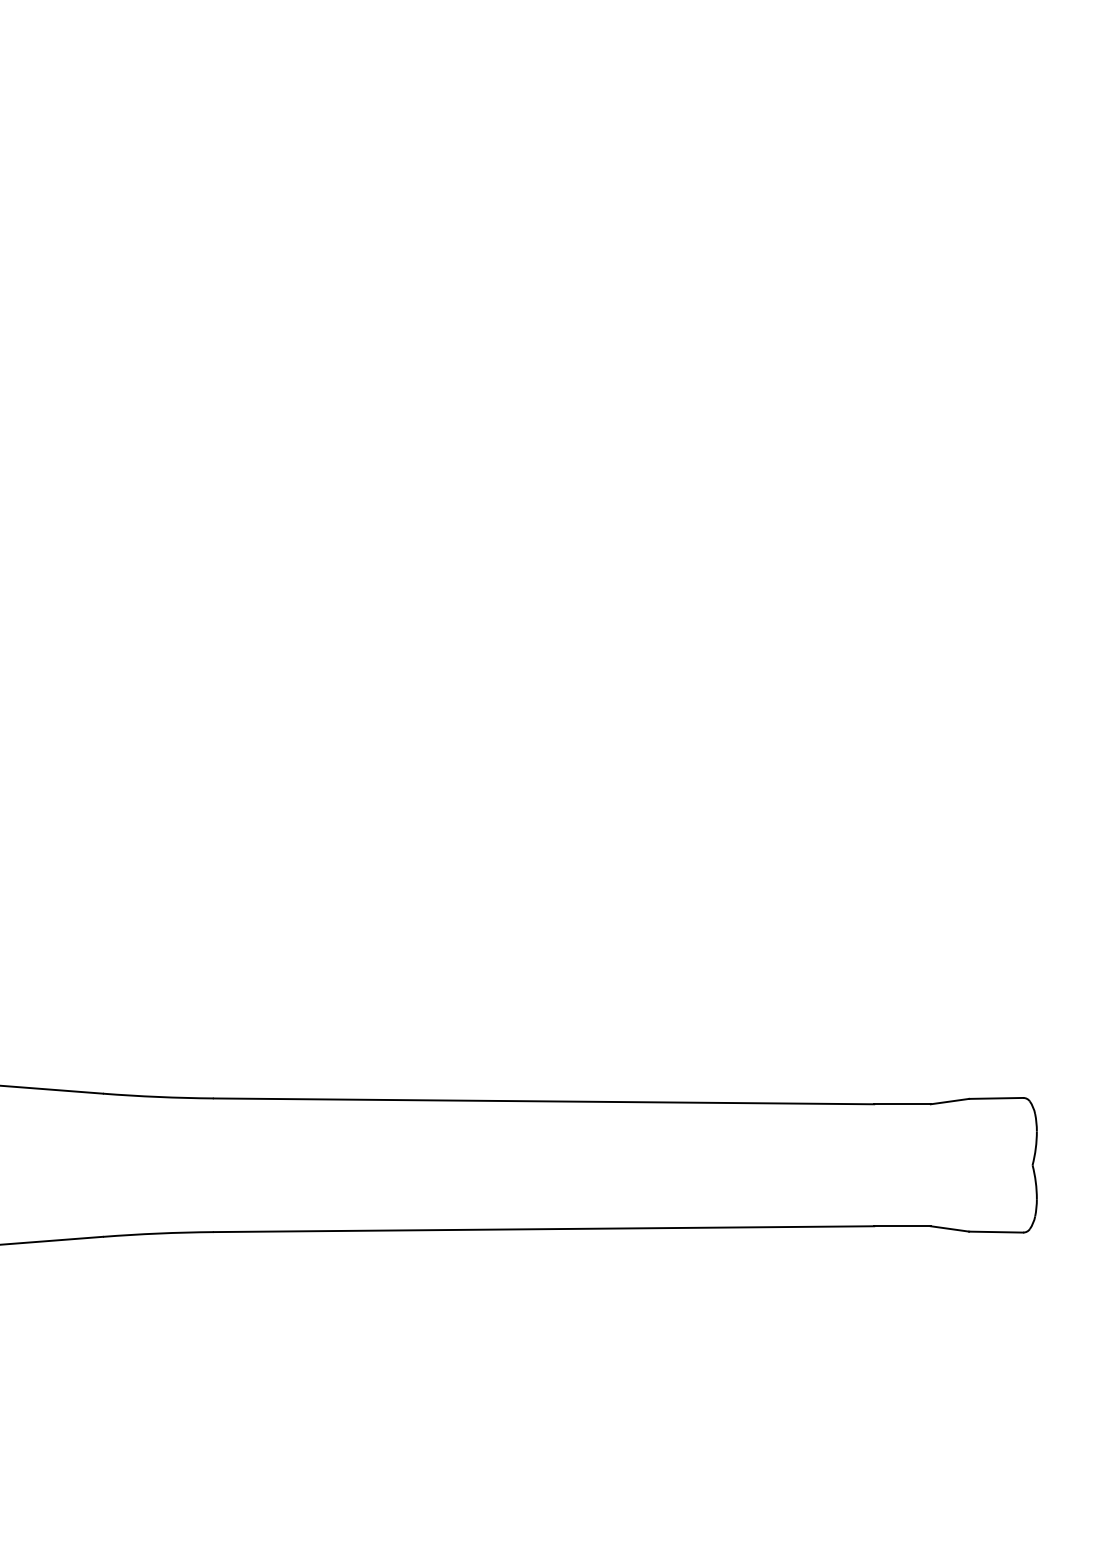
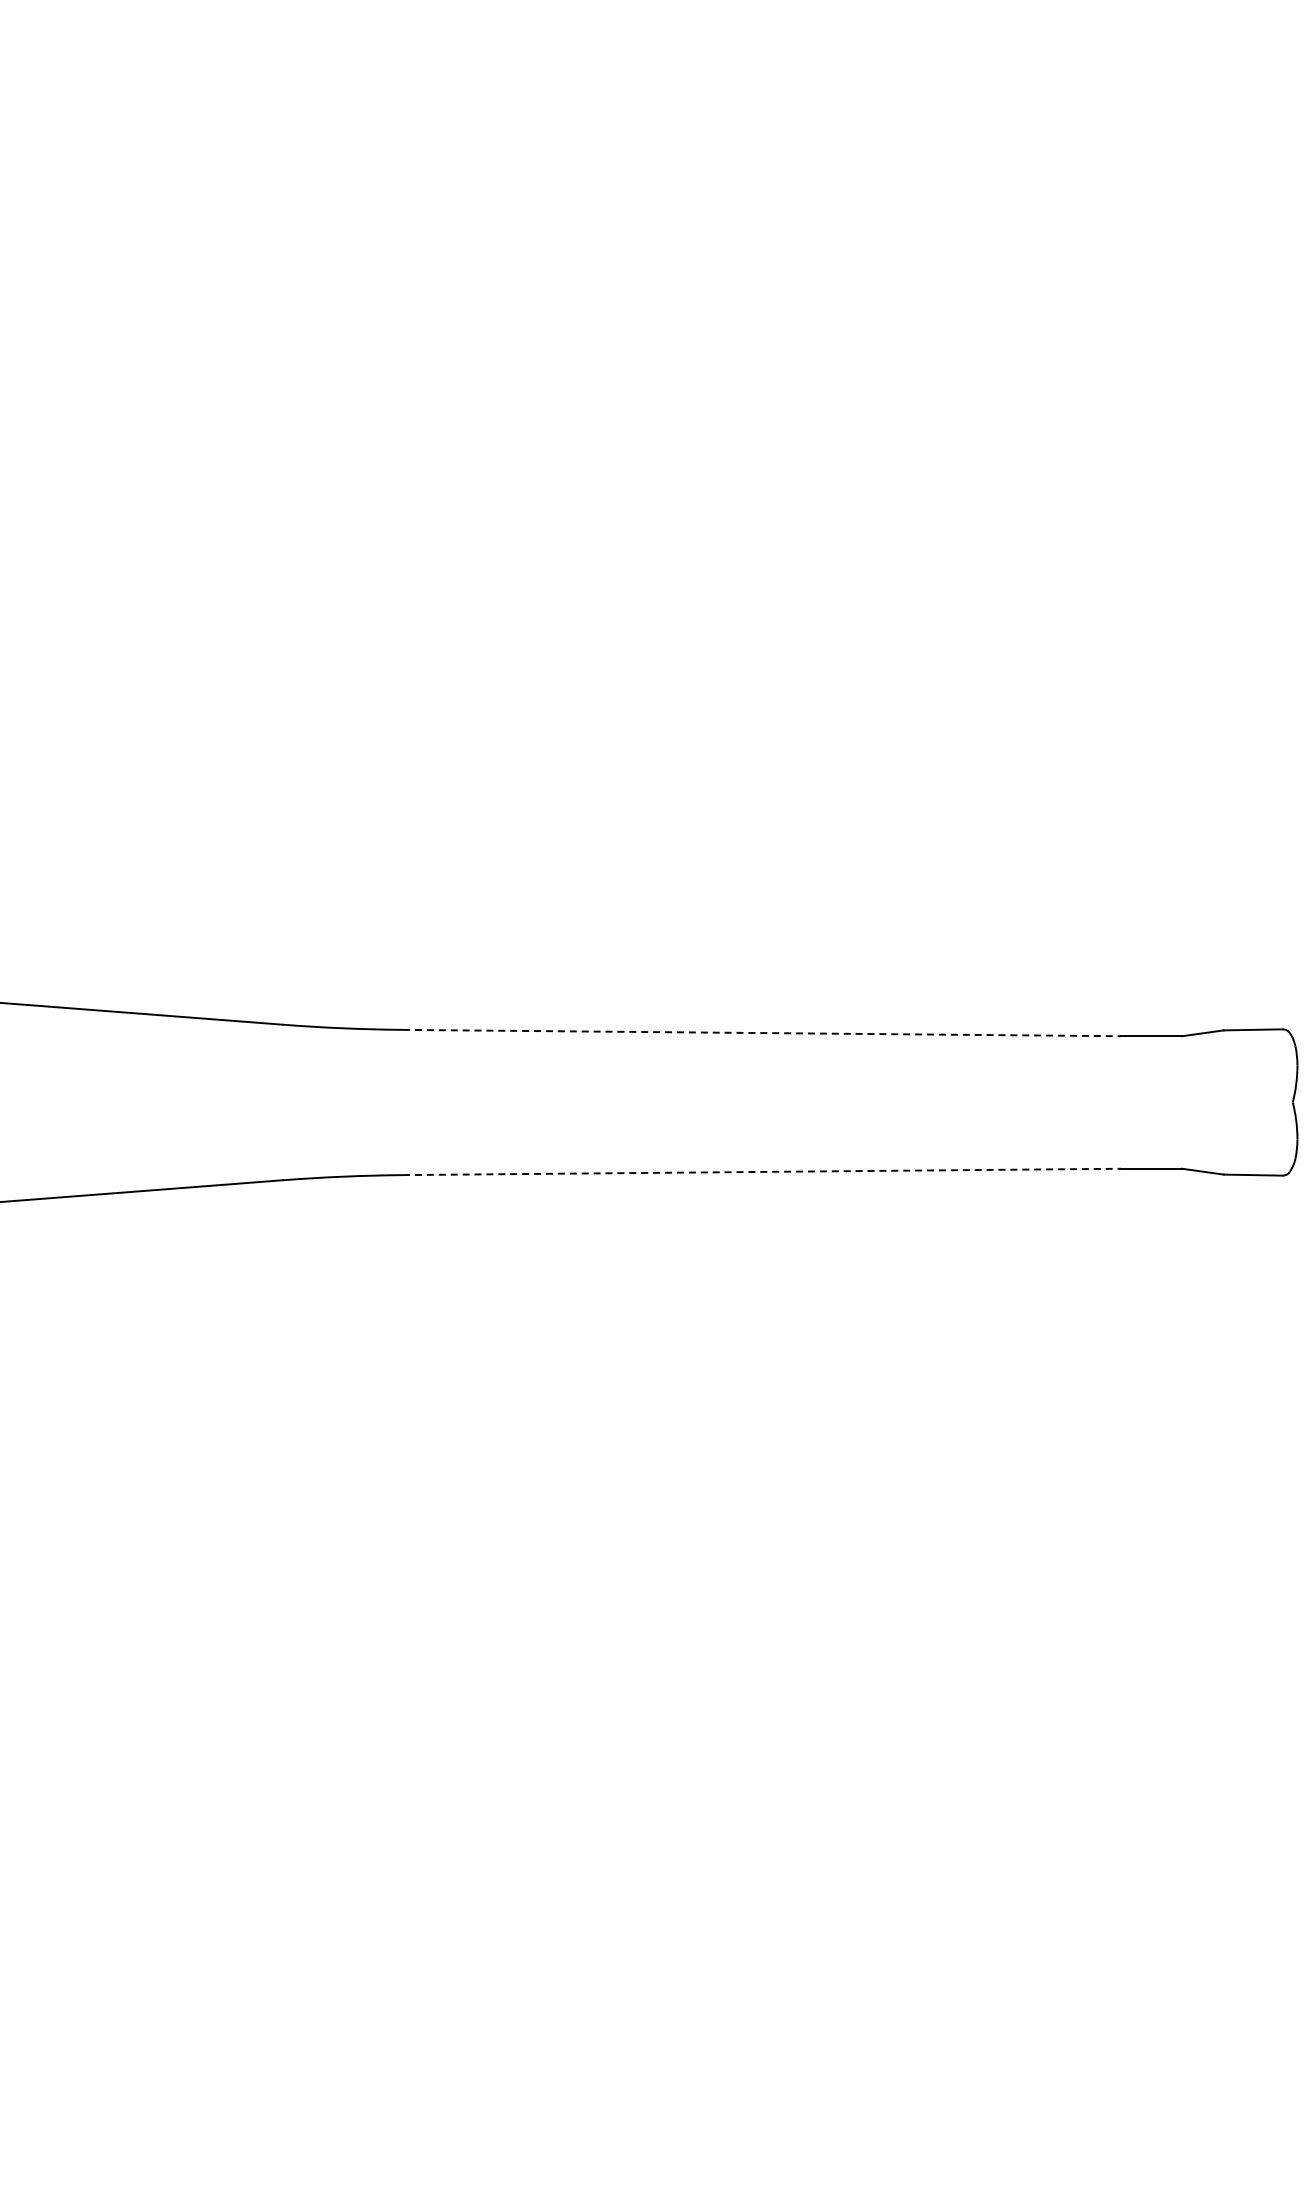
line: (543, 1101) -> (761, 1033), solid -> dashed
line: (543, 1228) -> (761, 1171), solid -> dashed

